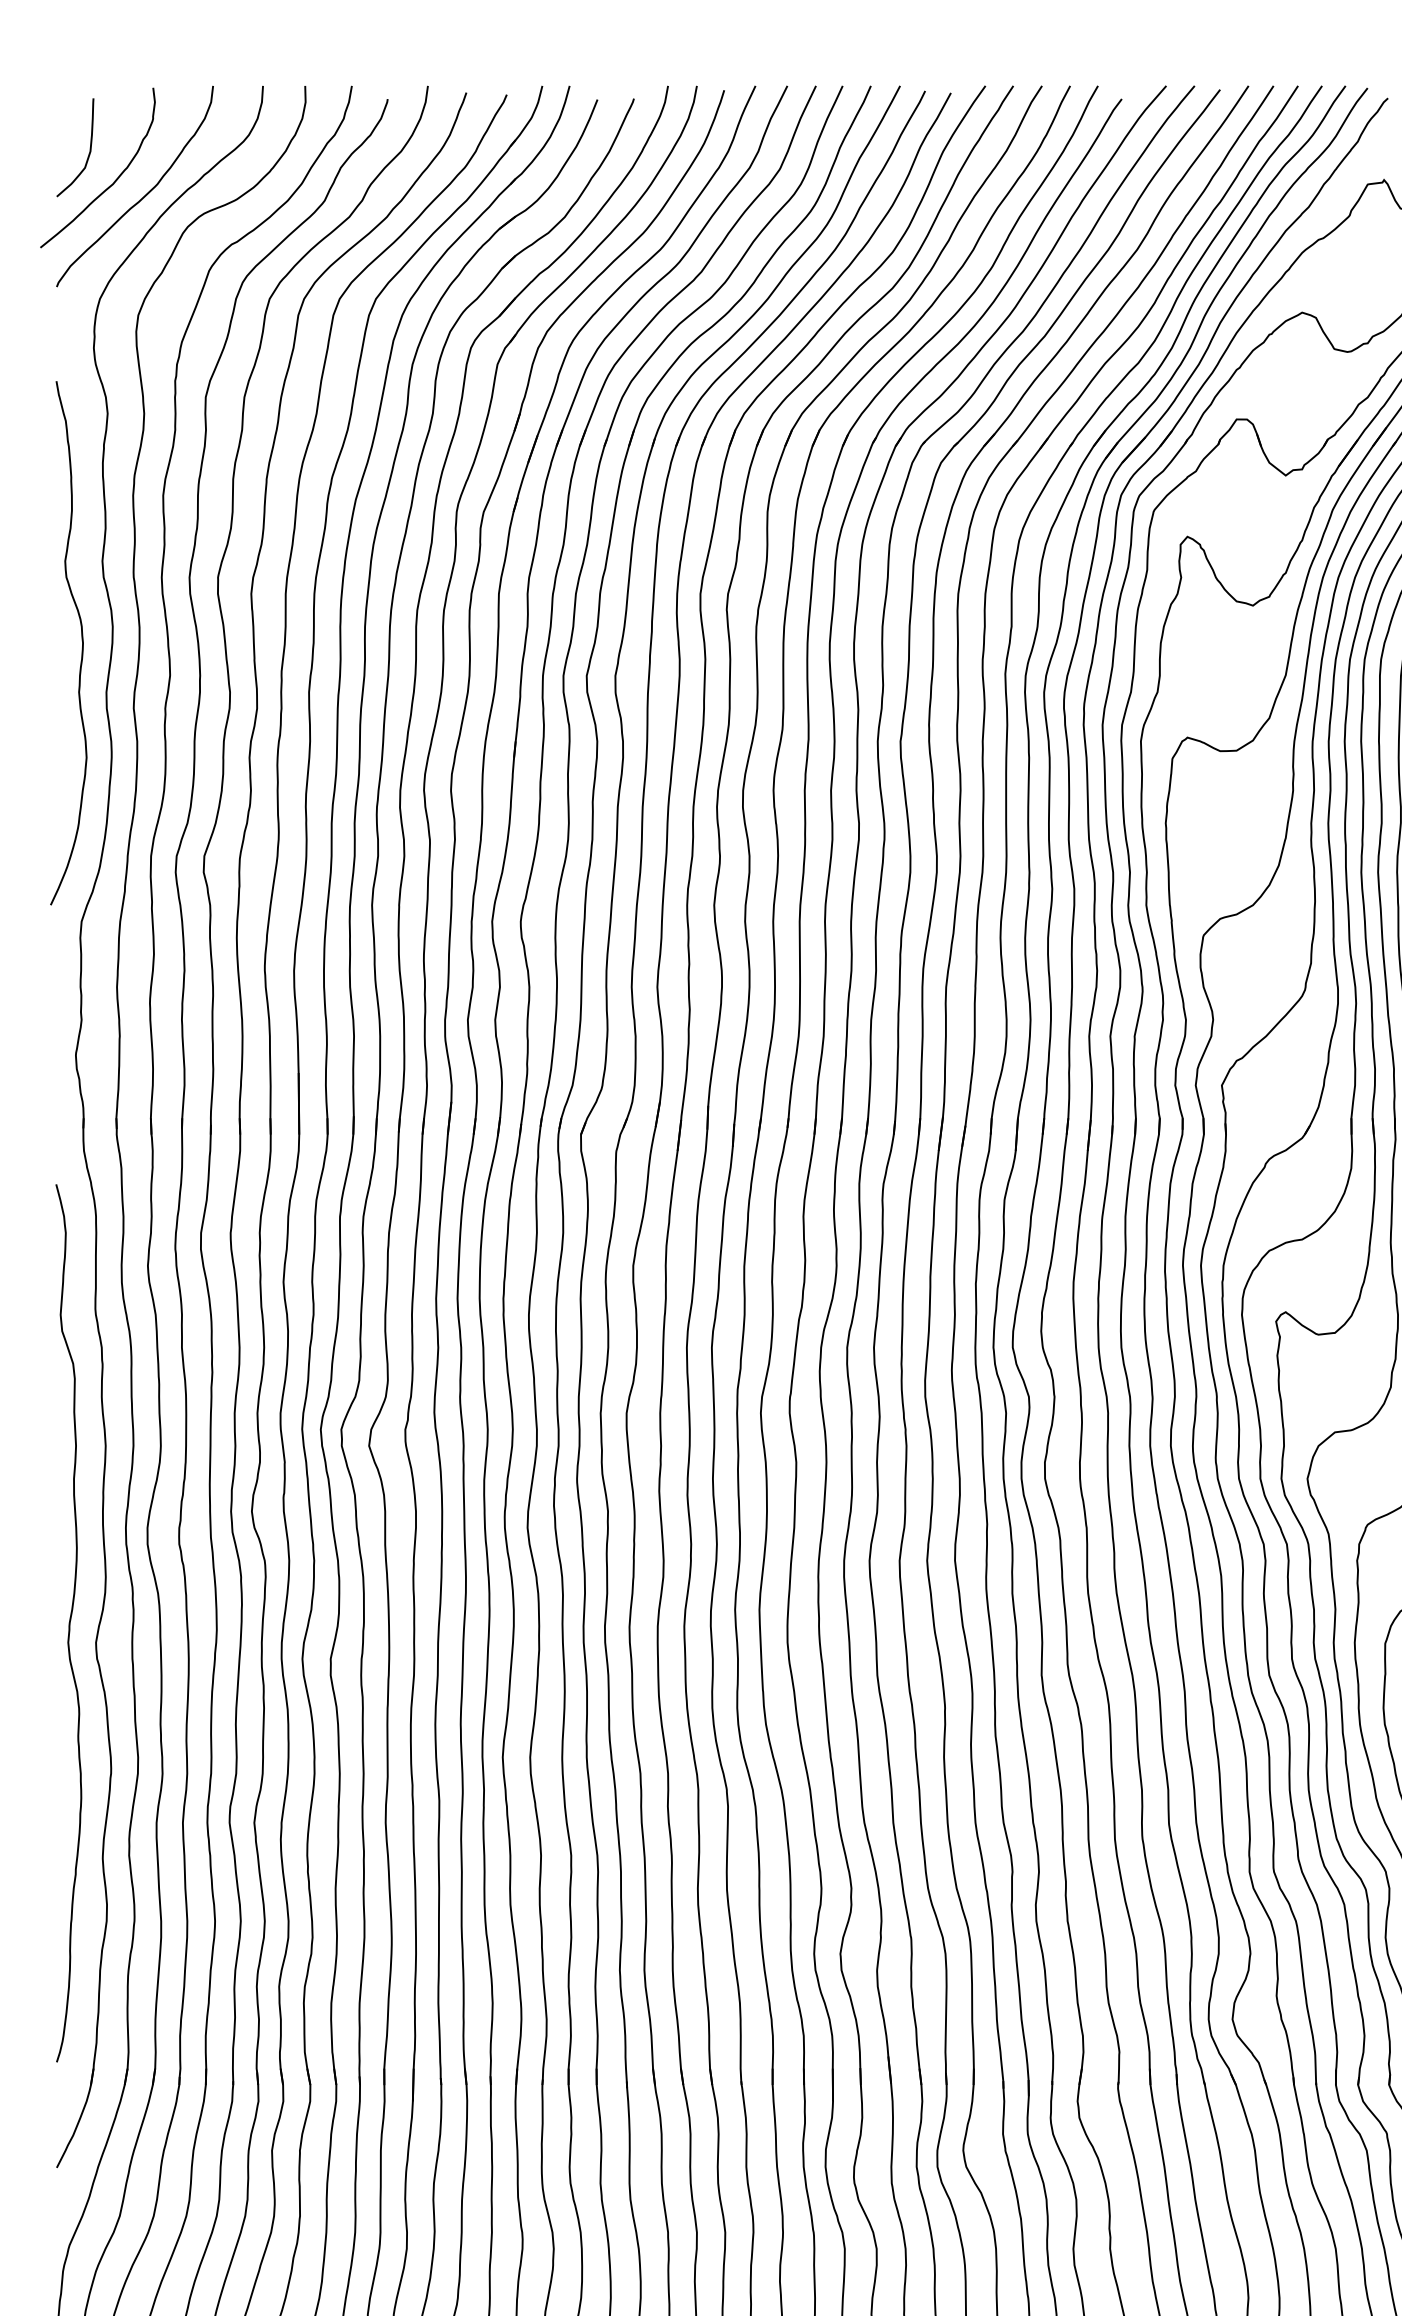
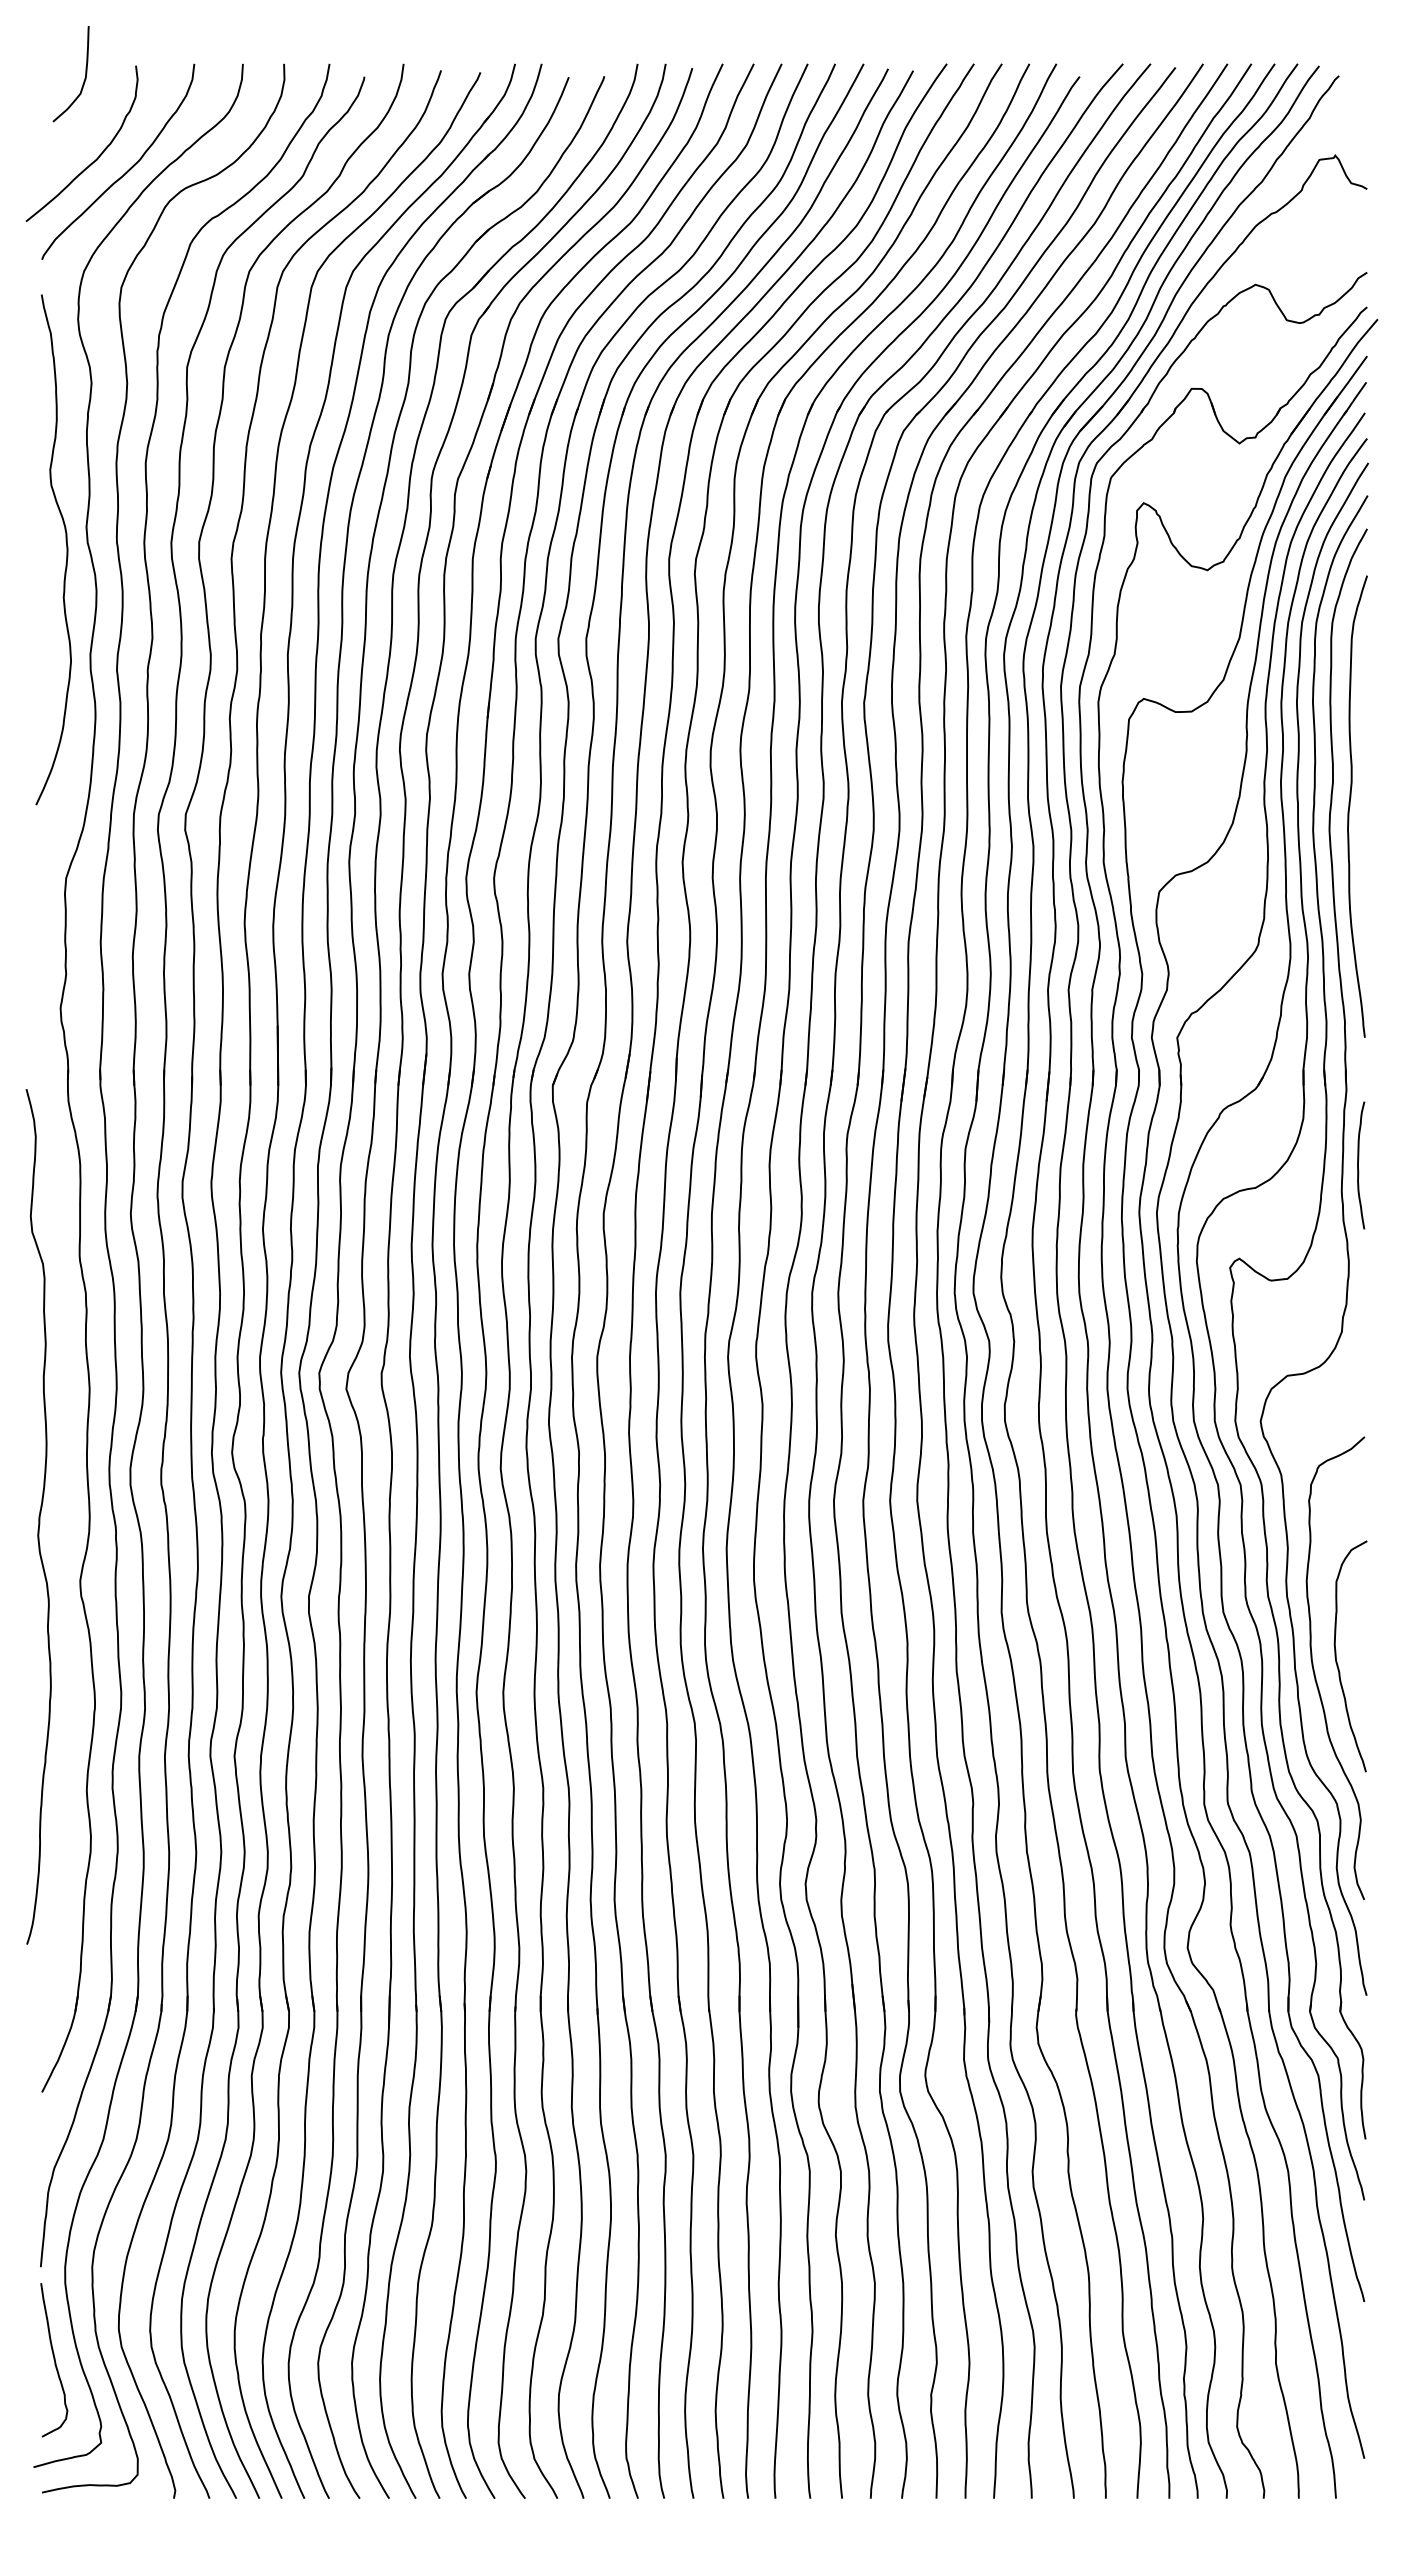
curve: (89, 151) -> (84, 77), moved
curve: (81, 642) -> (66, 549), moved
curve: (68, 1622) -> (38, 1516), moved

